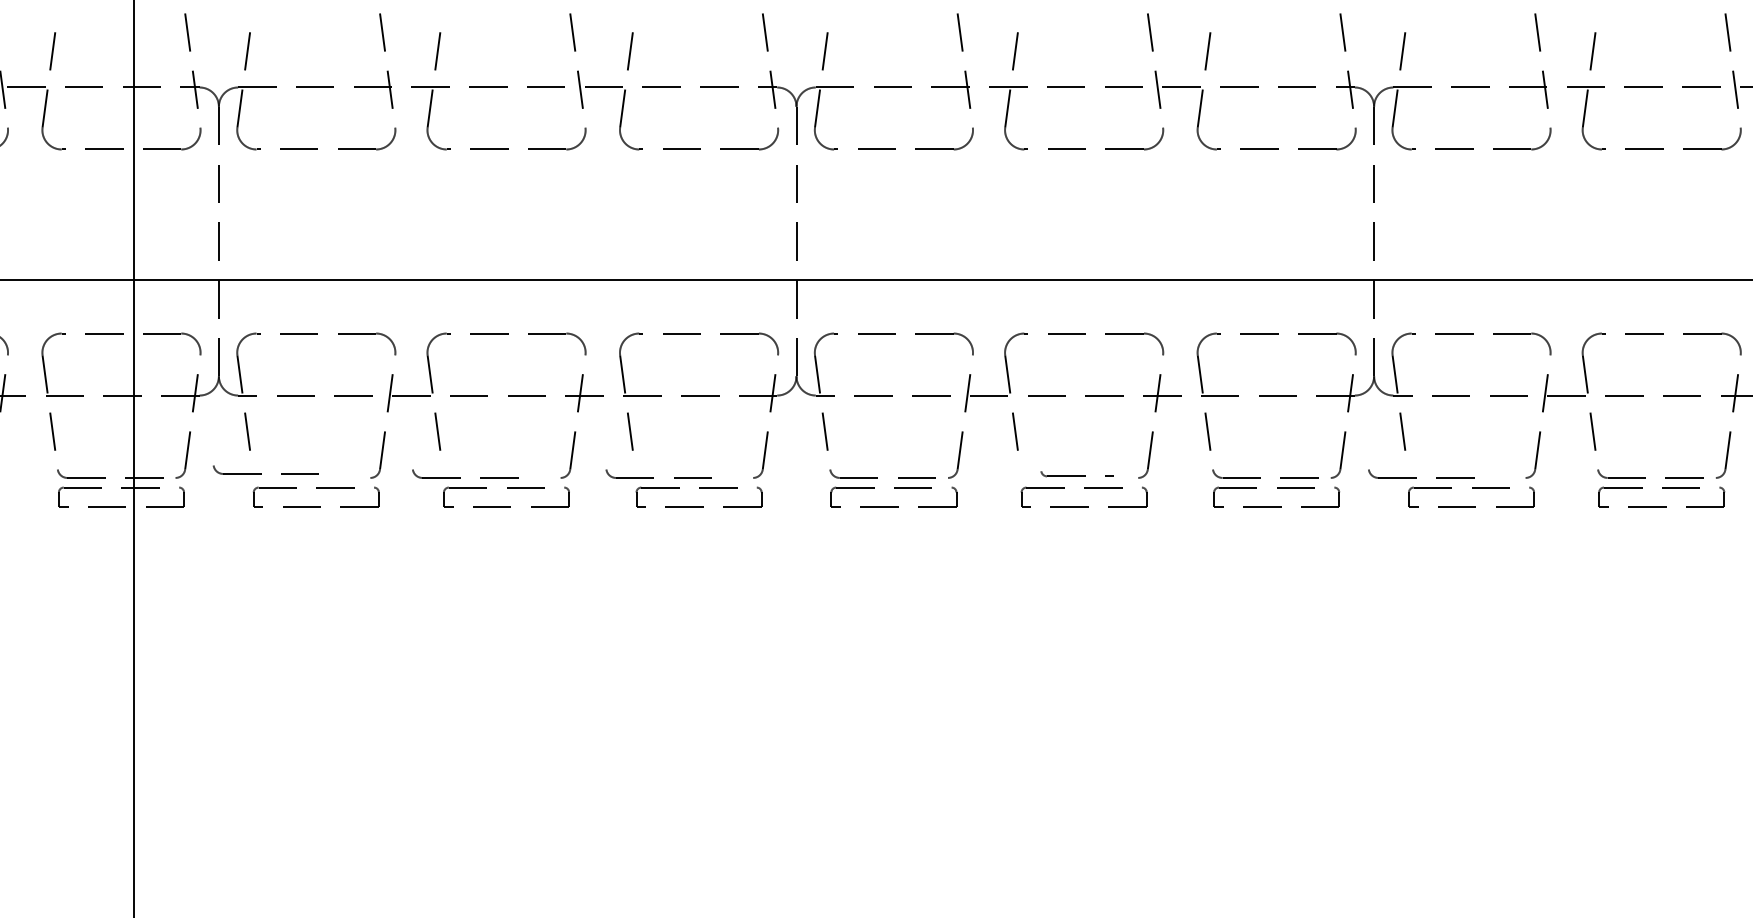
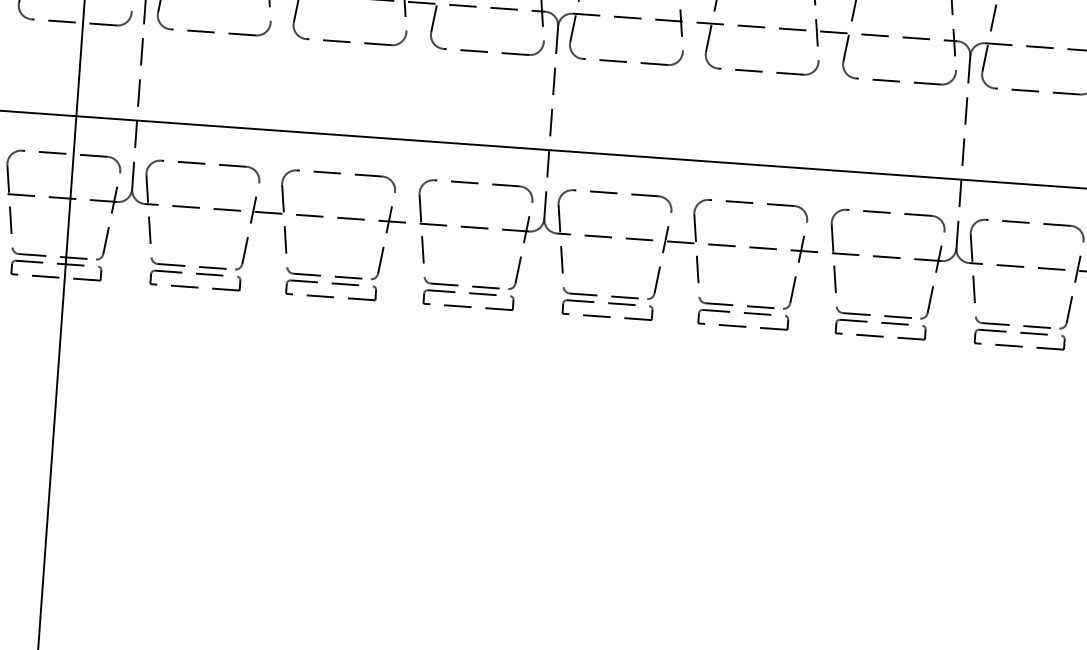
part: (265, 469) -> (188, 262), moved
part: (1072, 473) -> (736, 302), size x1.67
part: (460, 477) -> (320, 275), moved
part: (653, 477) -> (457, 285), moved
part: (1416, 477) -> (1009, 324), moved

